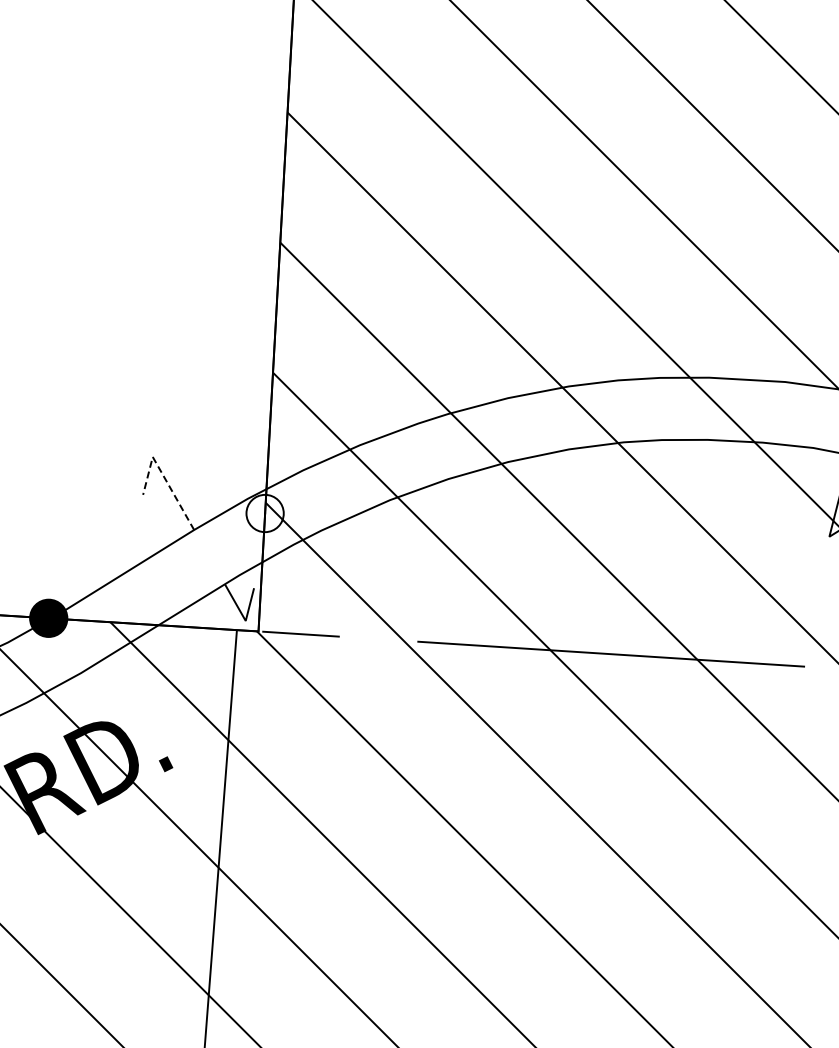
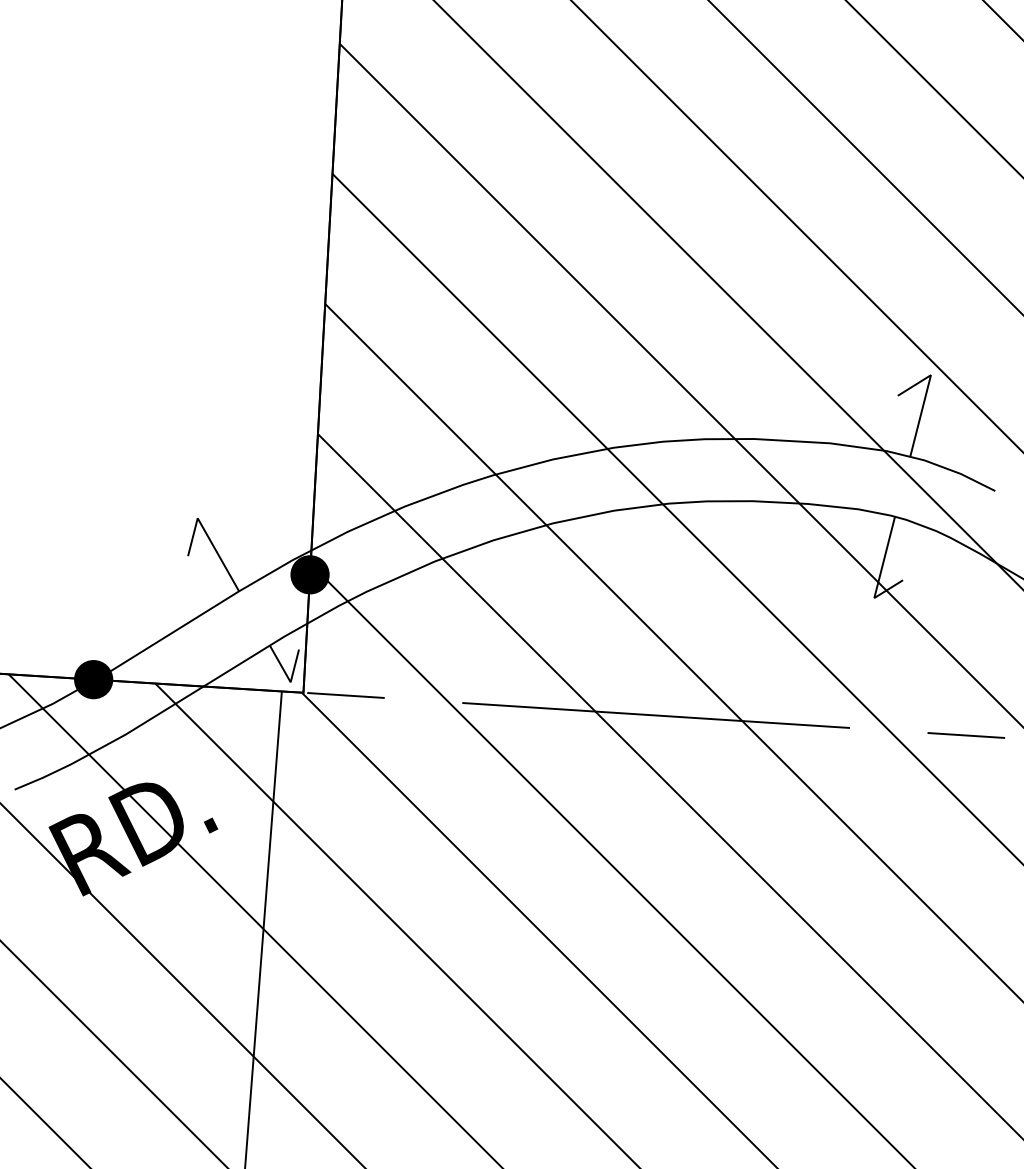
line: (163, 475) -> (208, 536), dashed -> solid
fill: (264, 513) -> (309, 574), added

